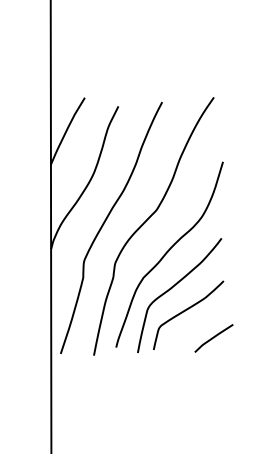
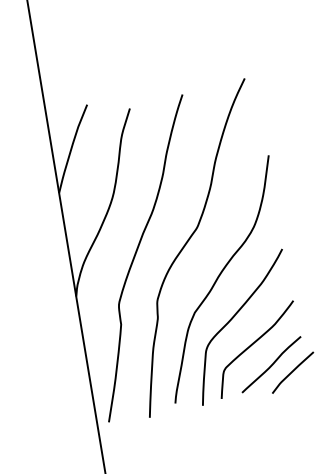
curve: (197, 329) -> (271, 365), added

